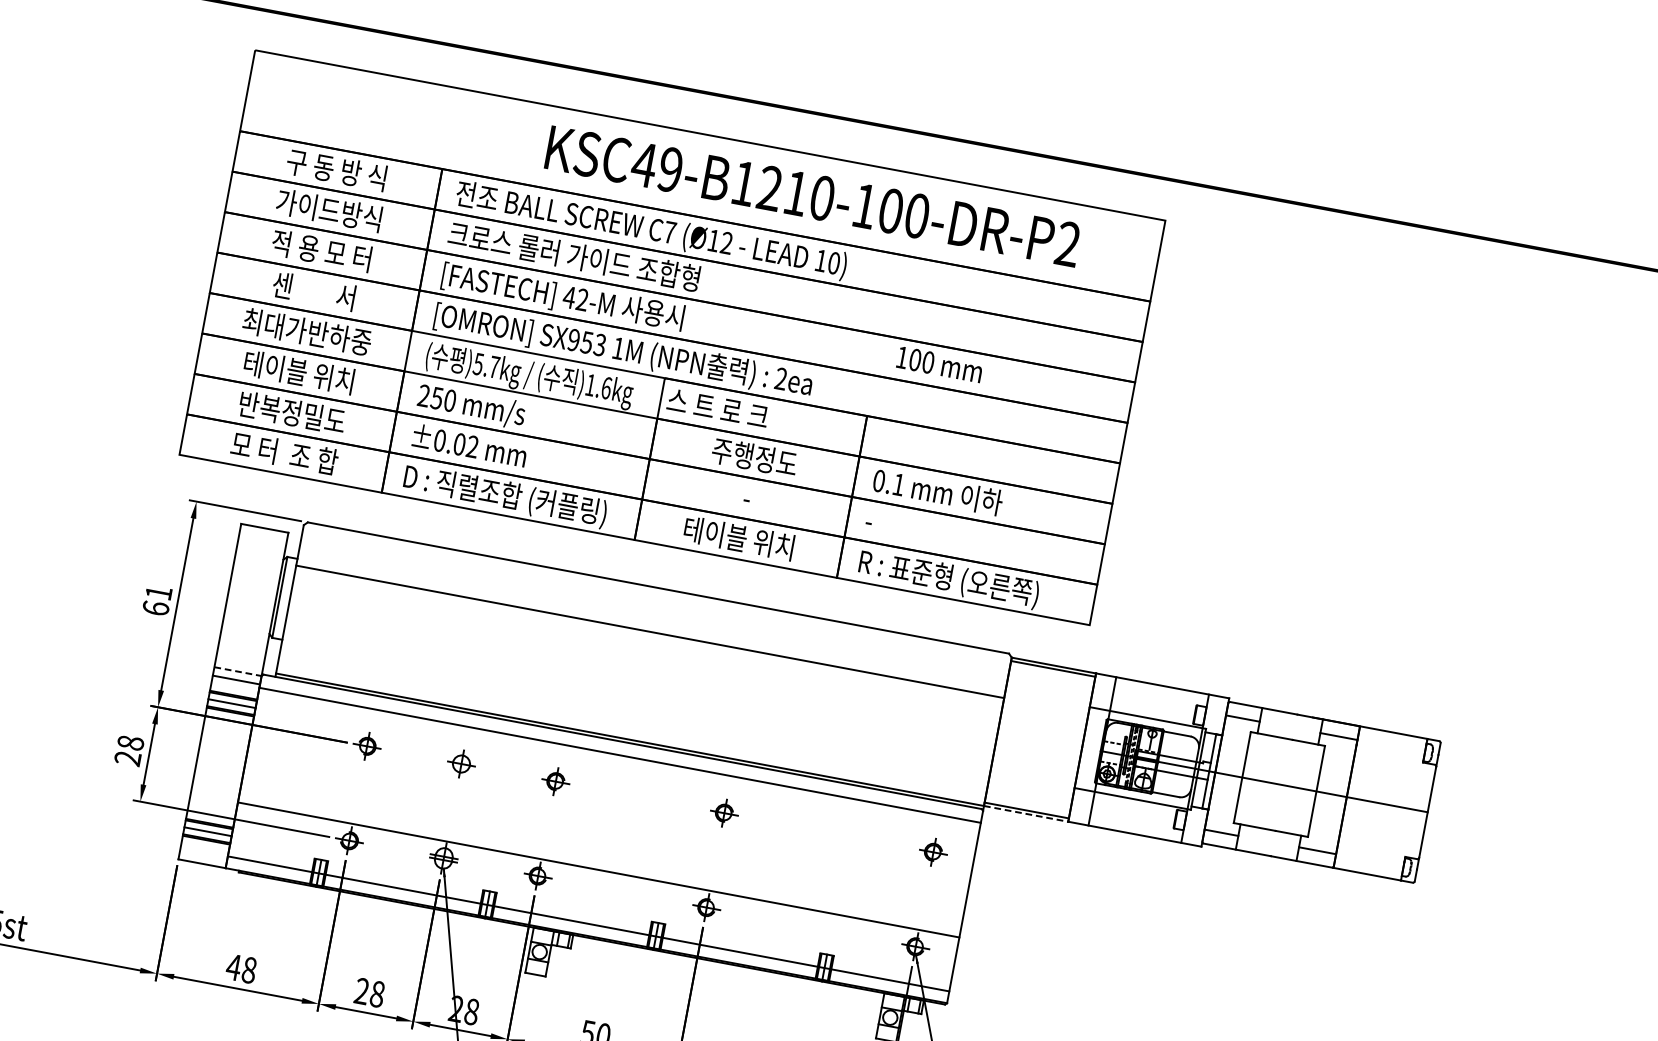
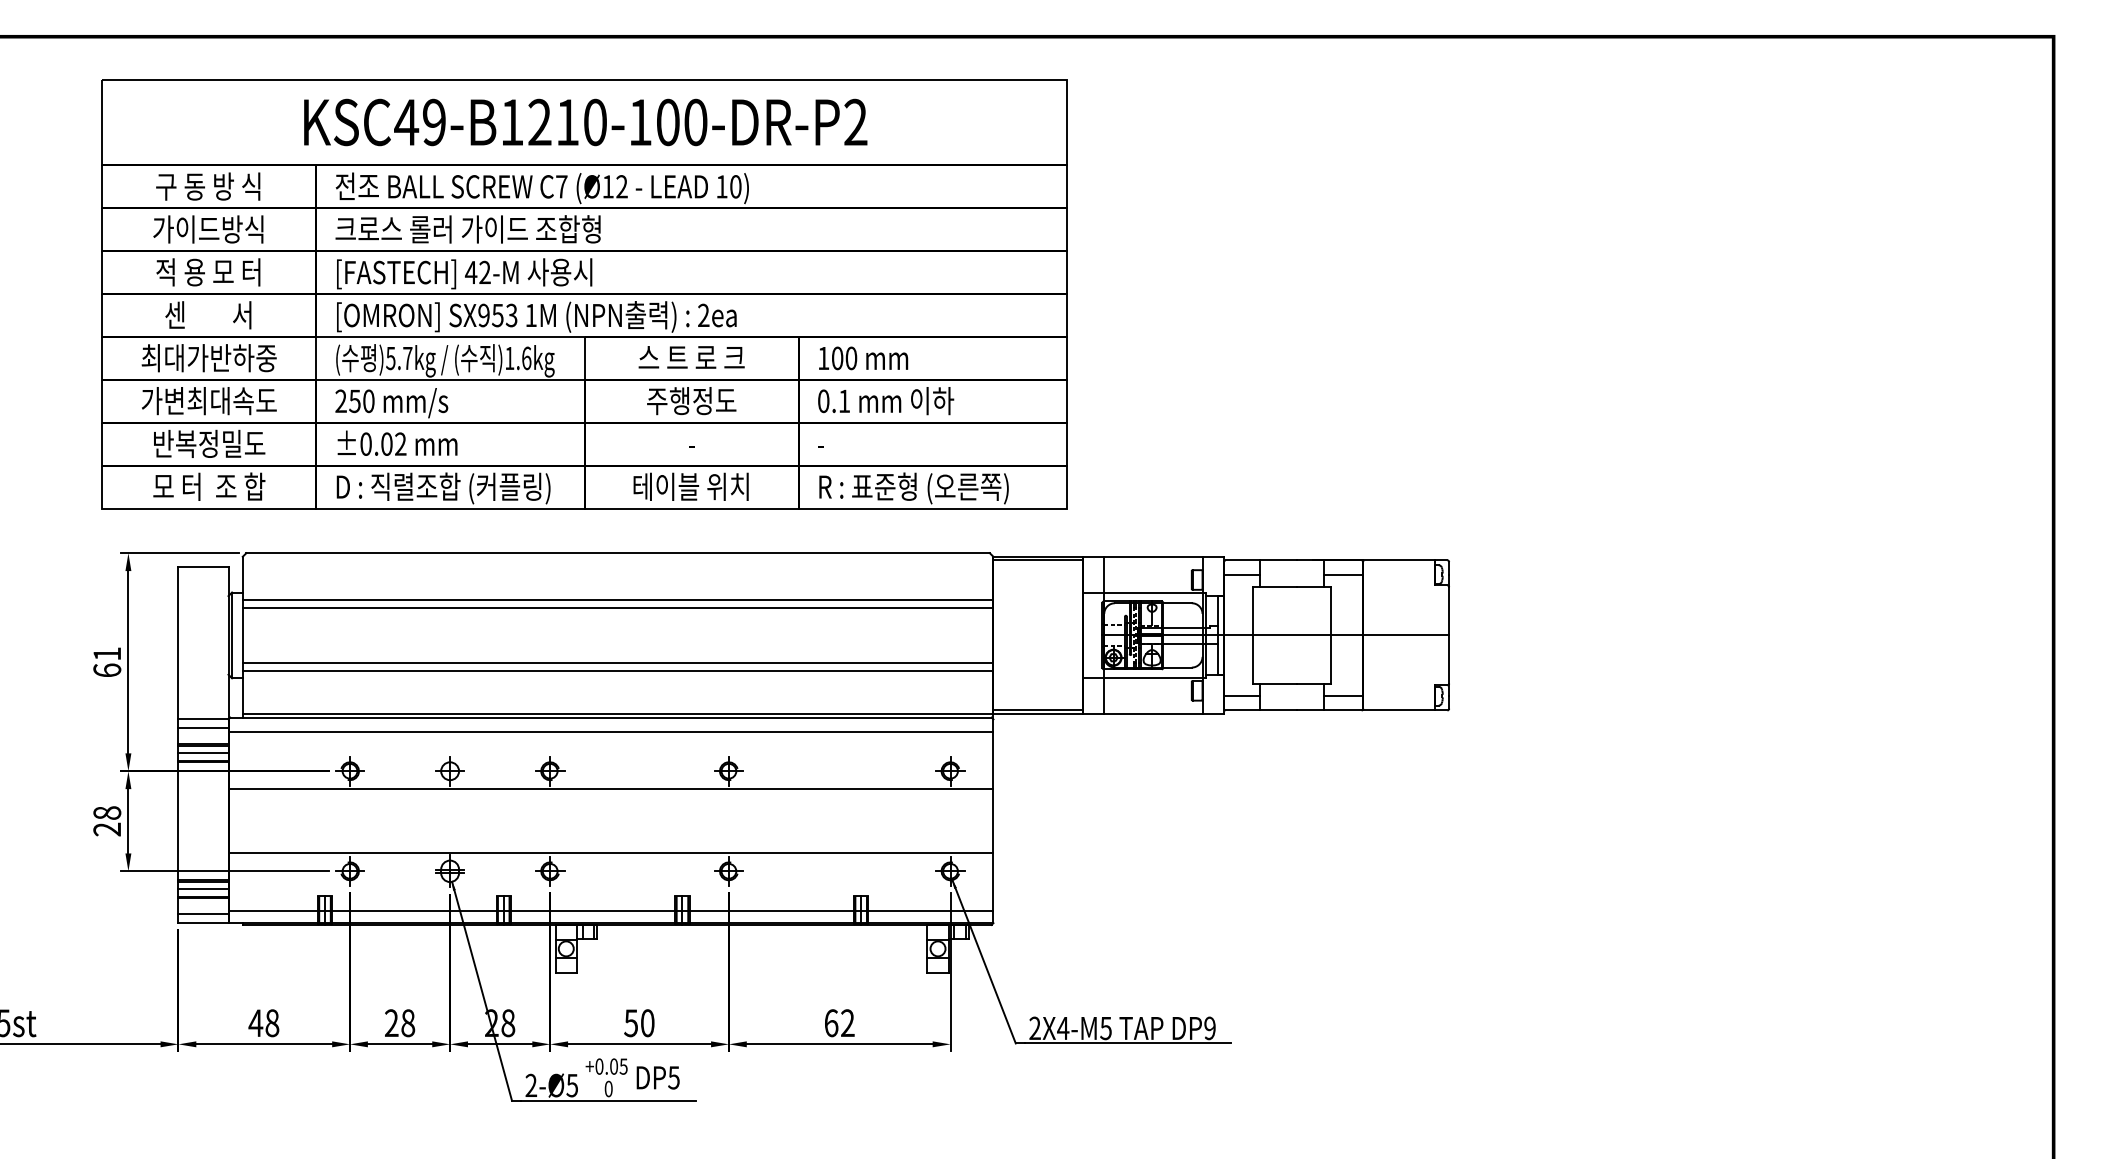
text: (813, 196) -> (585, 122), moved
text: (939, 364) -> (863, 358), moved
text: (299, 372) -> (209, 401), 테이블 위치 -> 가변최대속도
text: (717, 408) -> (691, 357), moved
line: (648, 640) -> (617, 608), added
line: (238, 671) -> (203, 719), dashed -> solid
line: (638, 691) -> (617, 662), added
line: (636, 699) -> (617, 671), added
line: (609, 809) -> (610, 789), added
line: (1026, 814) -> (1038, 714), dashed -> solid
line: (203, 855) -> (203, 914), added

